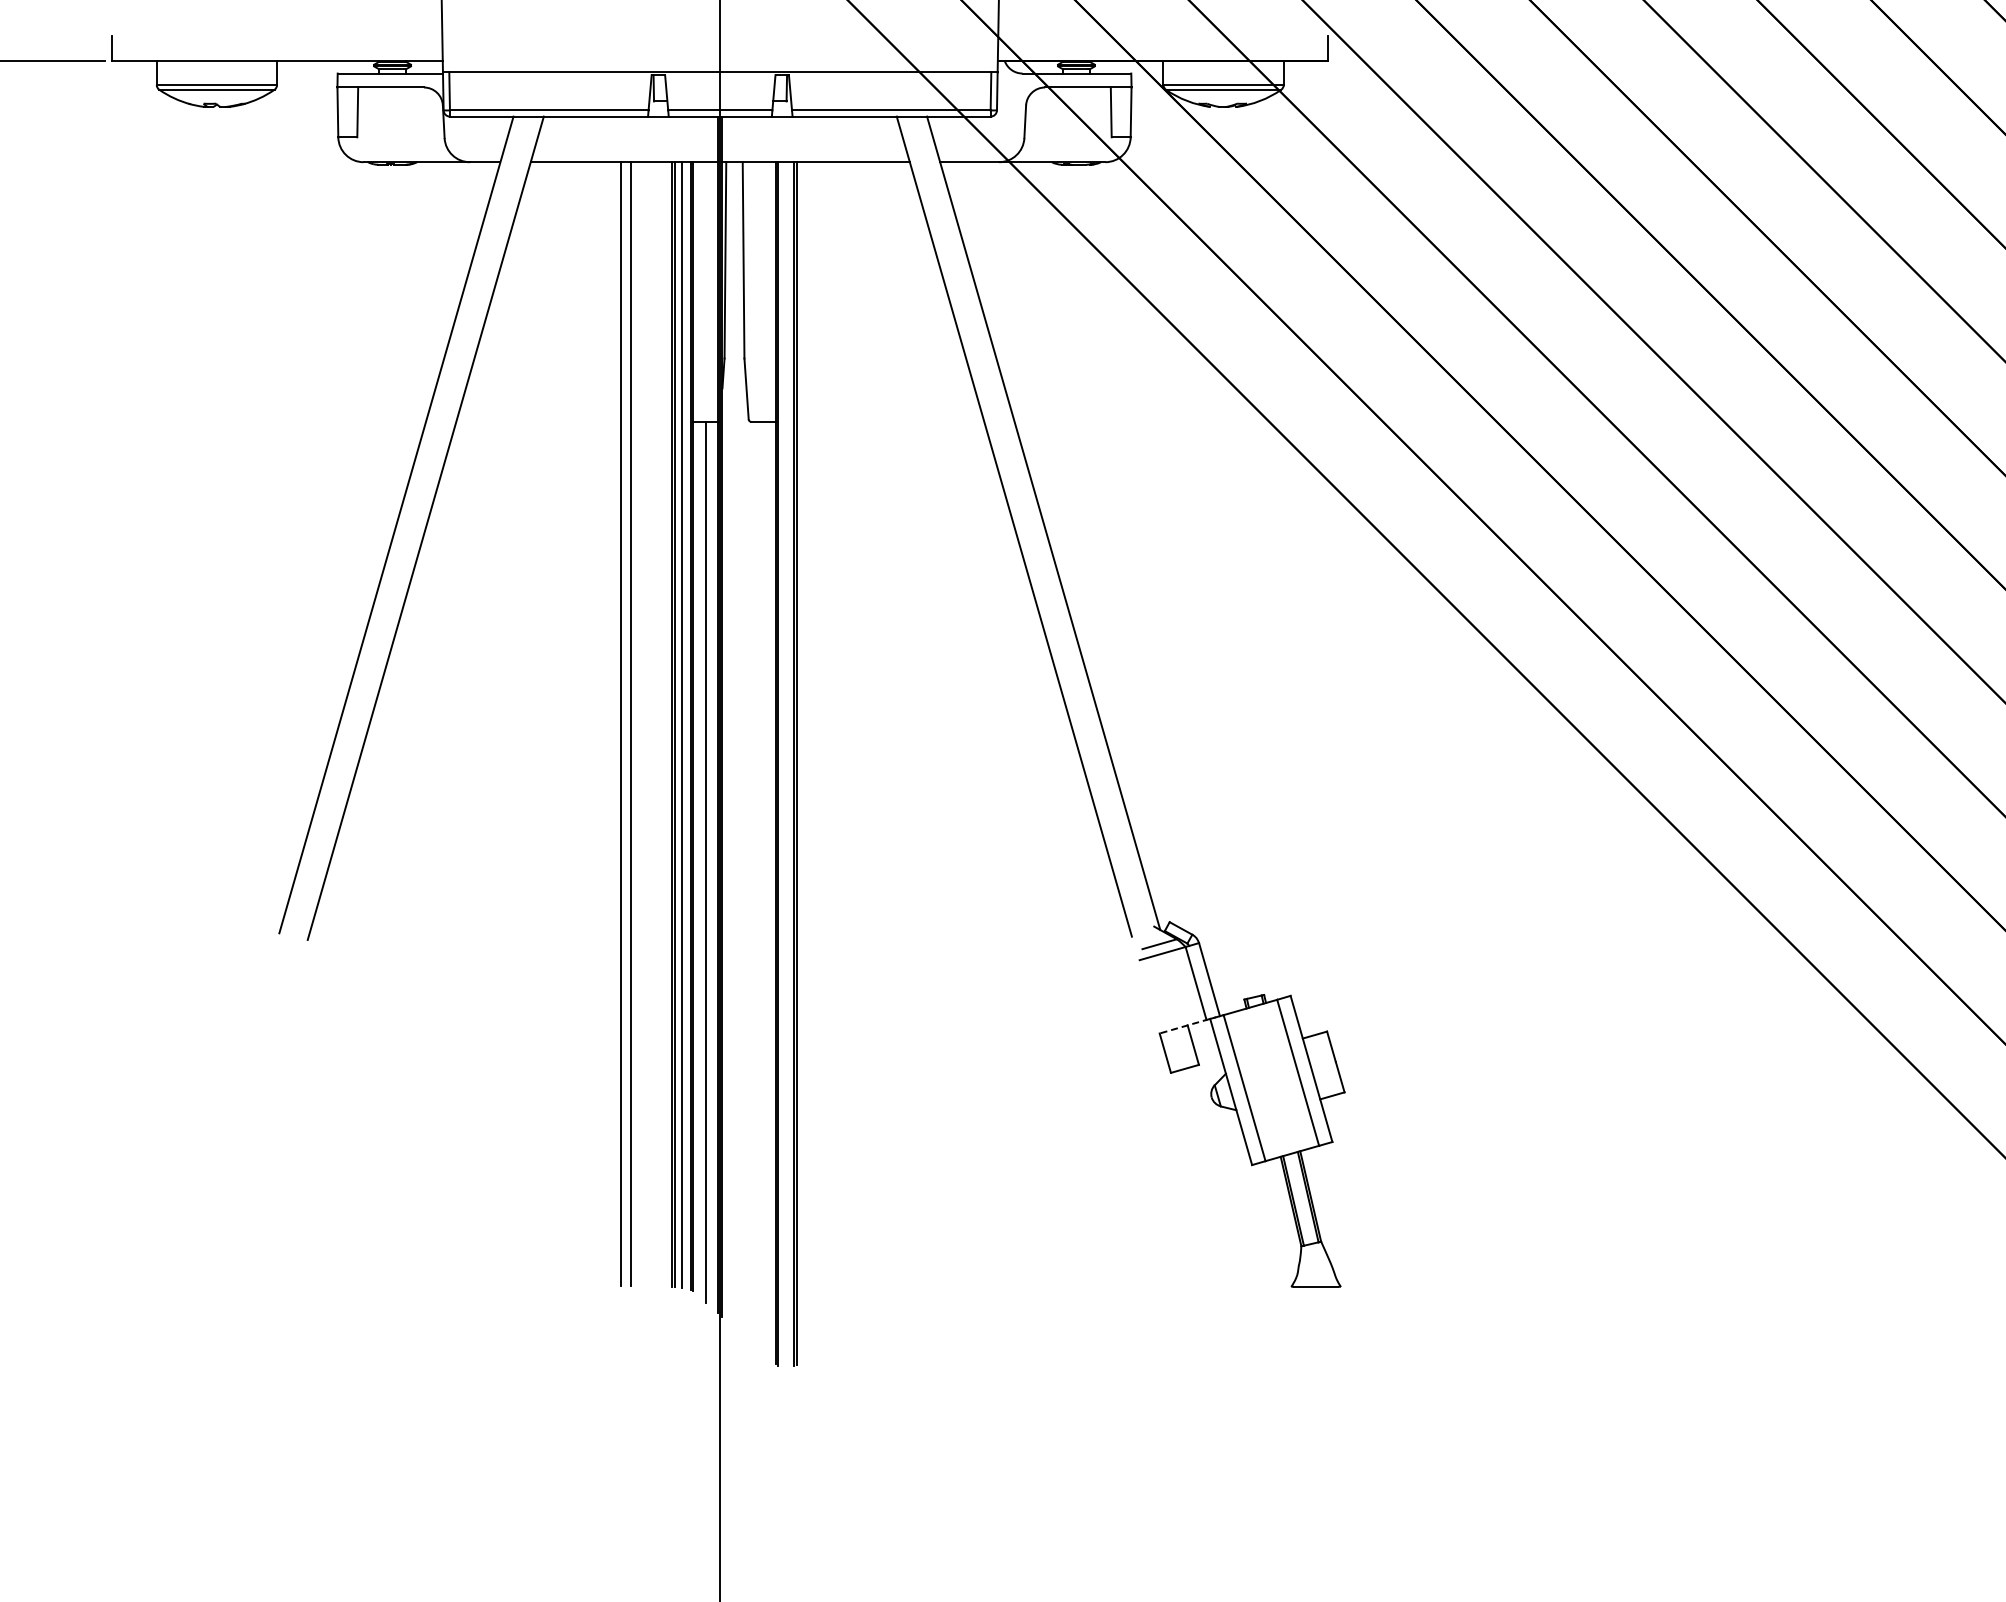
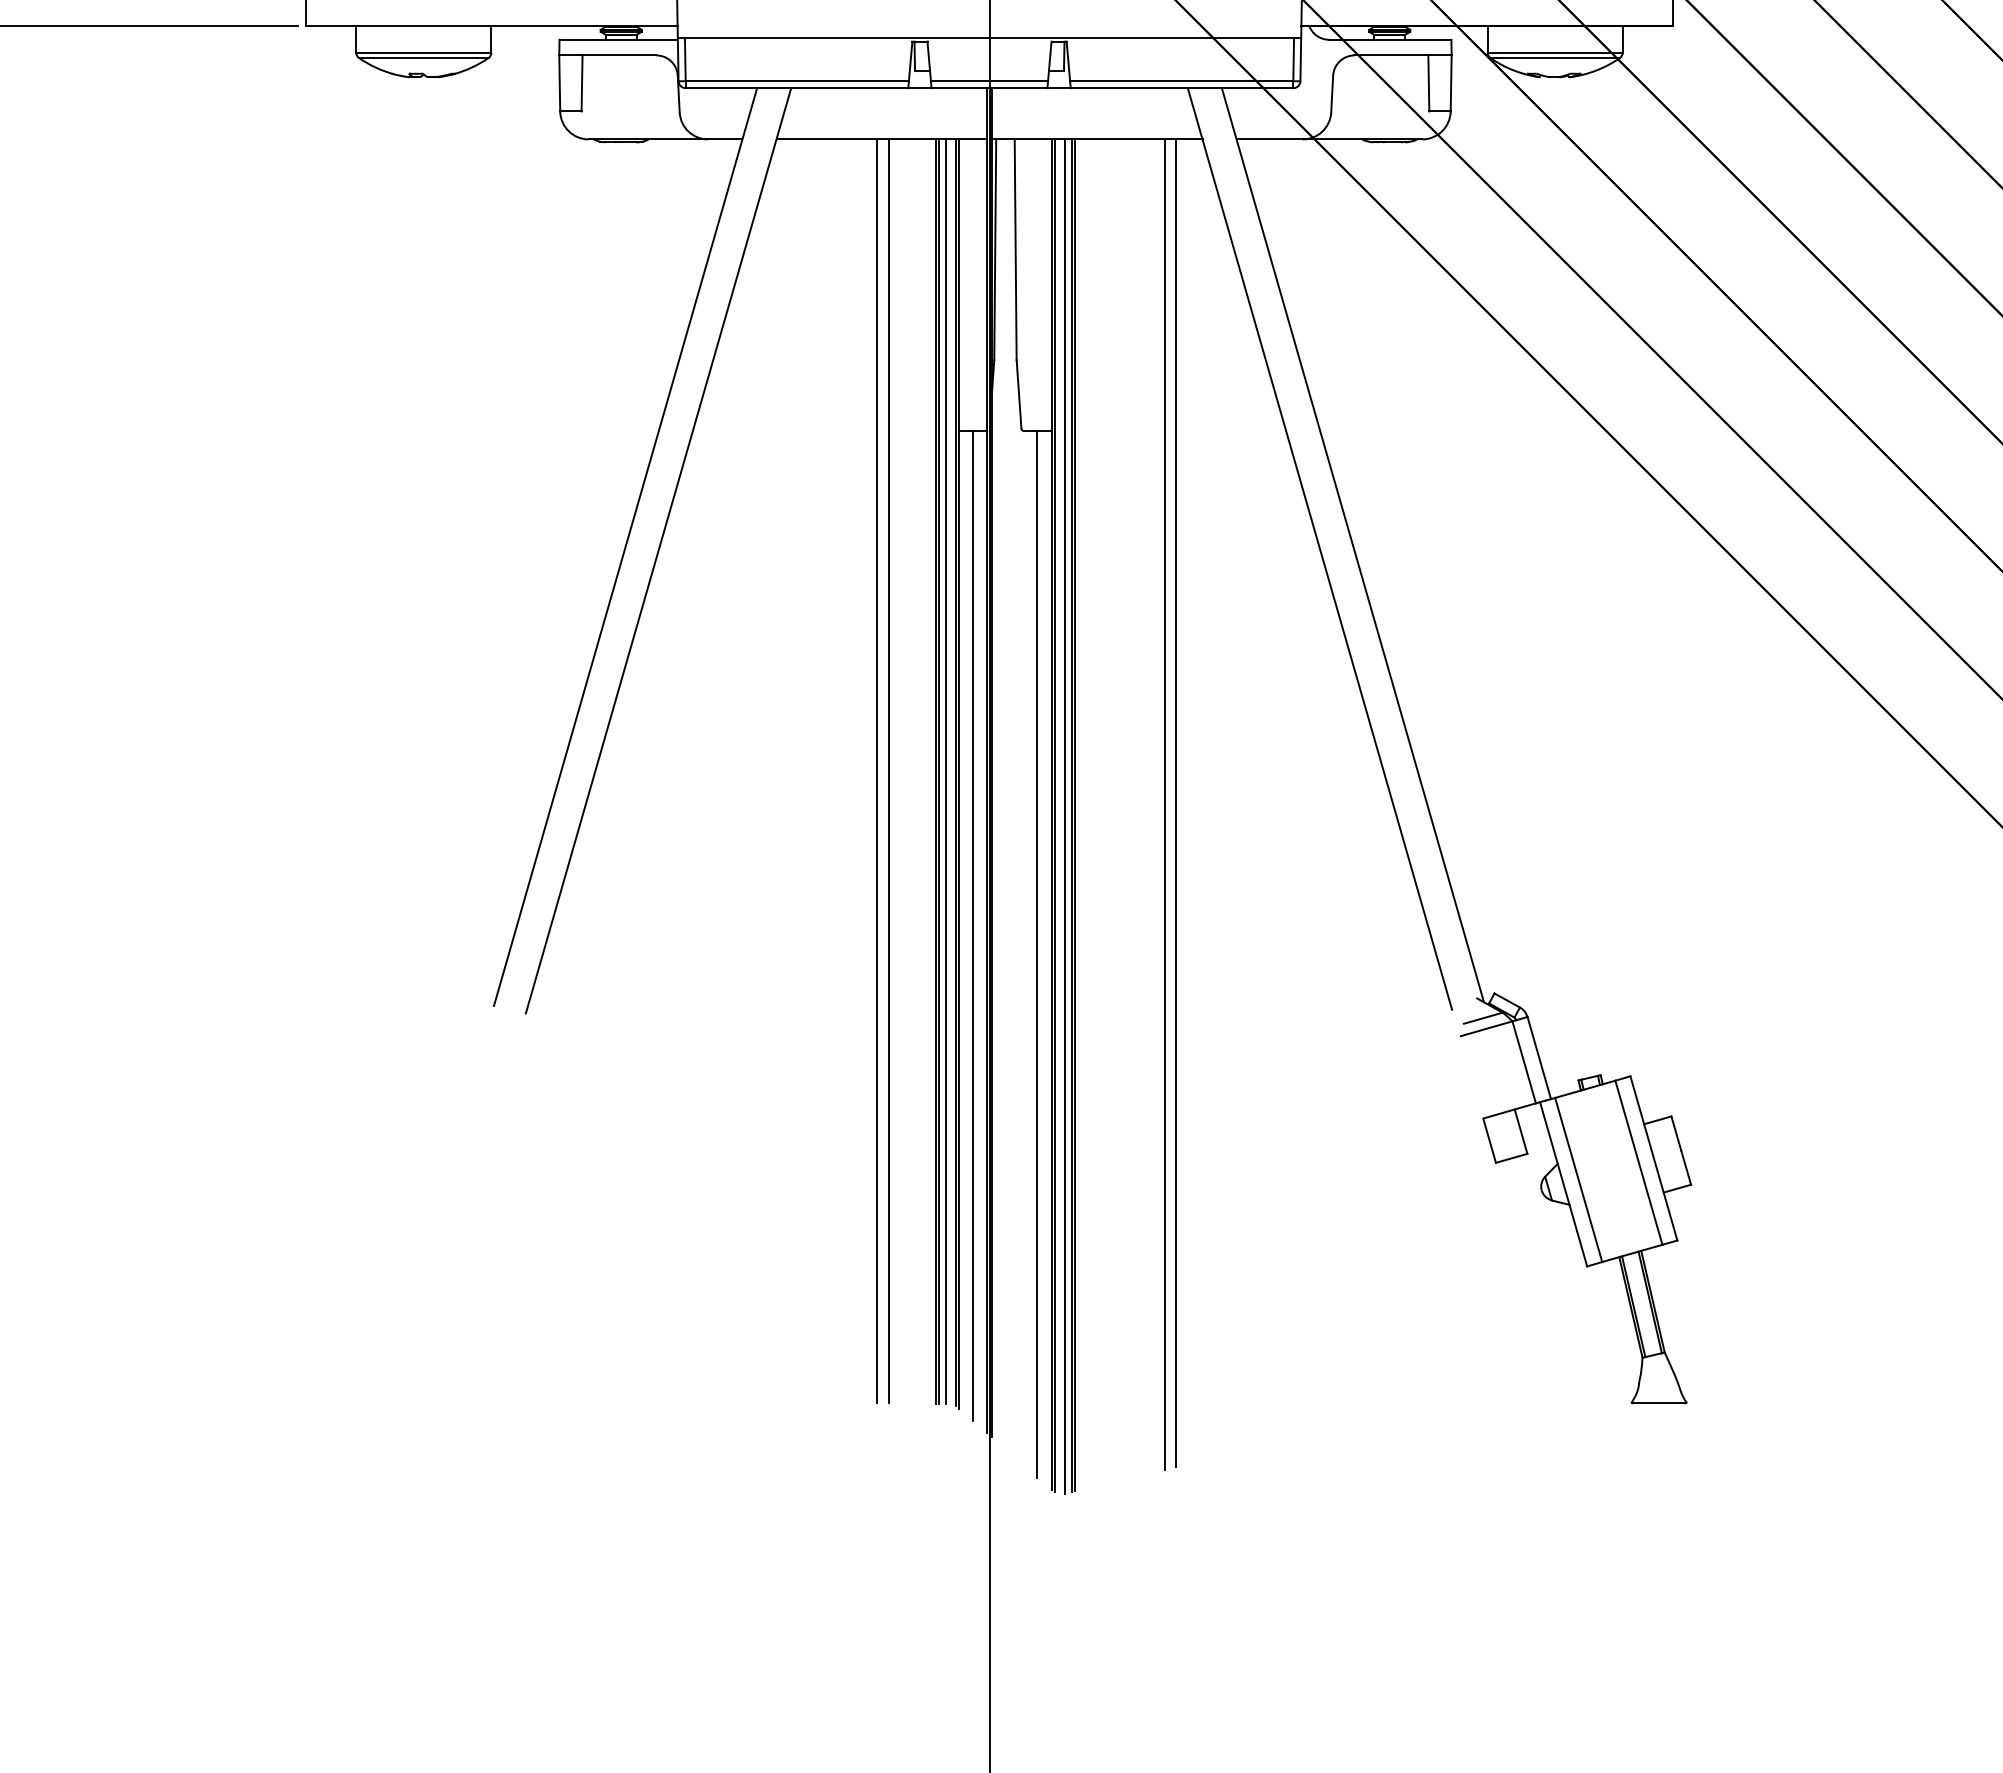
line: (886, 752) -> (1176, 802), added
line: (876, 754) -> (1165, 805), added
line: (787, 764) -> (1065, 816), added
line: (763, 886) -> (1038, 953), added
line: (1183, 1026) -> (1510, 1110), dashed -> solid

